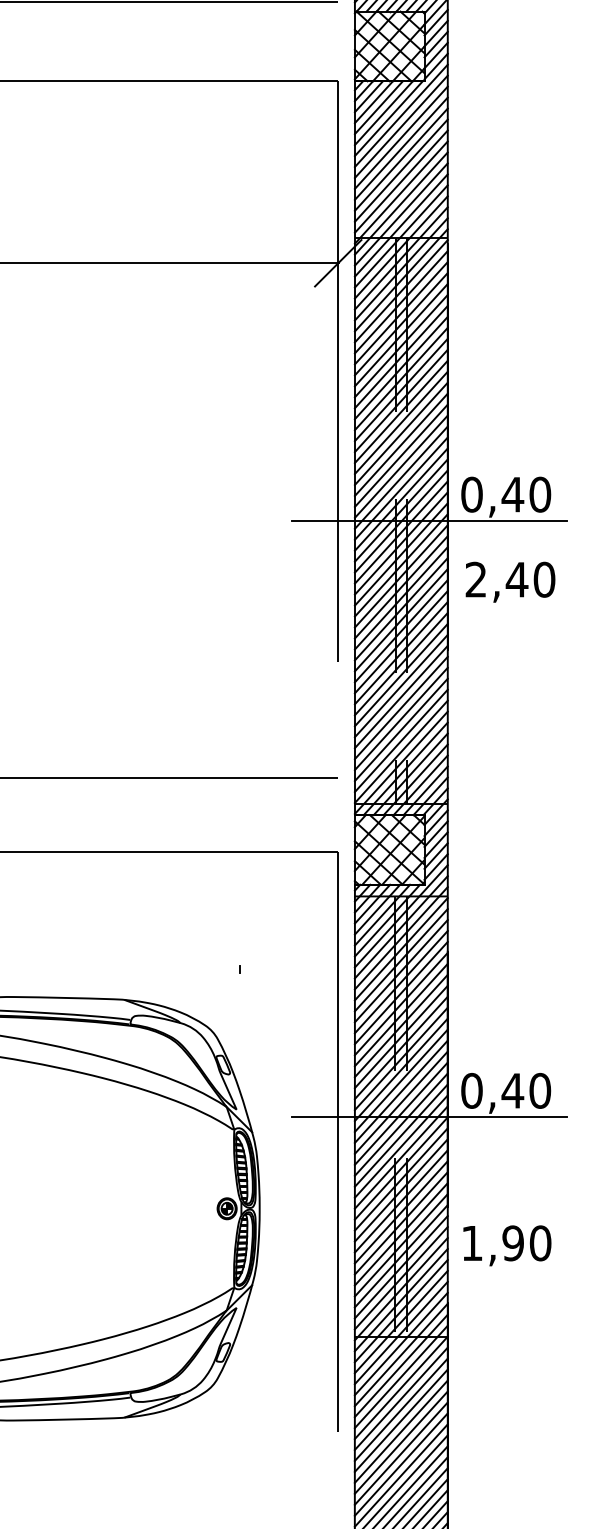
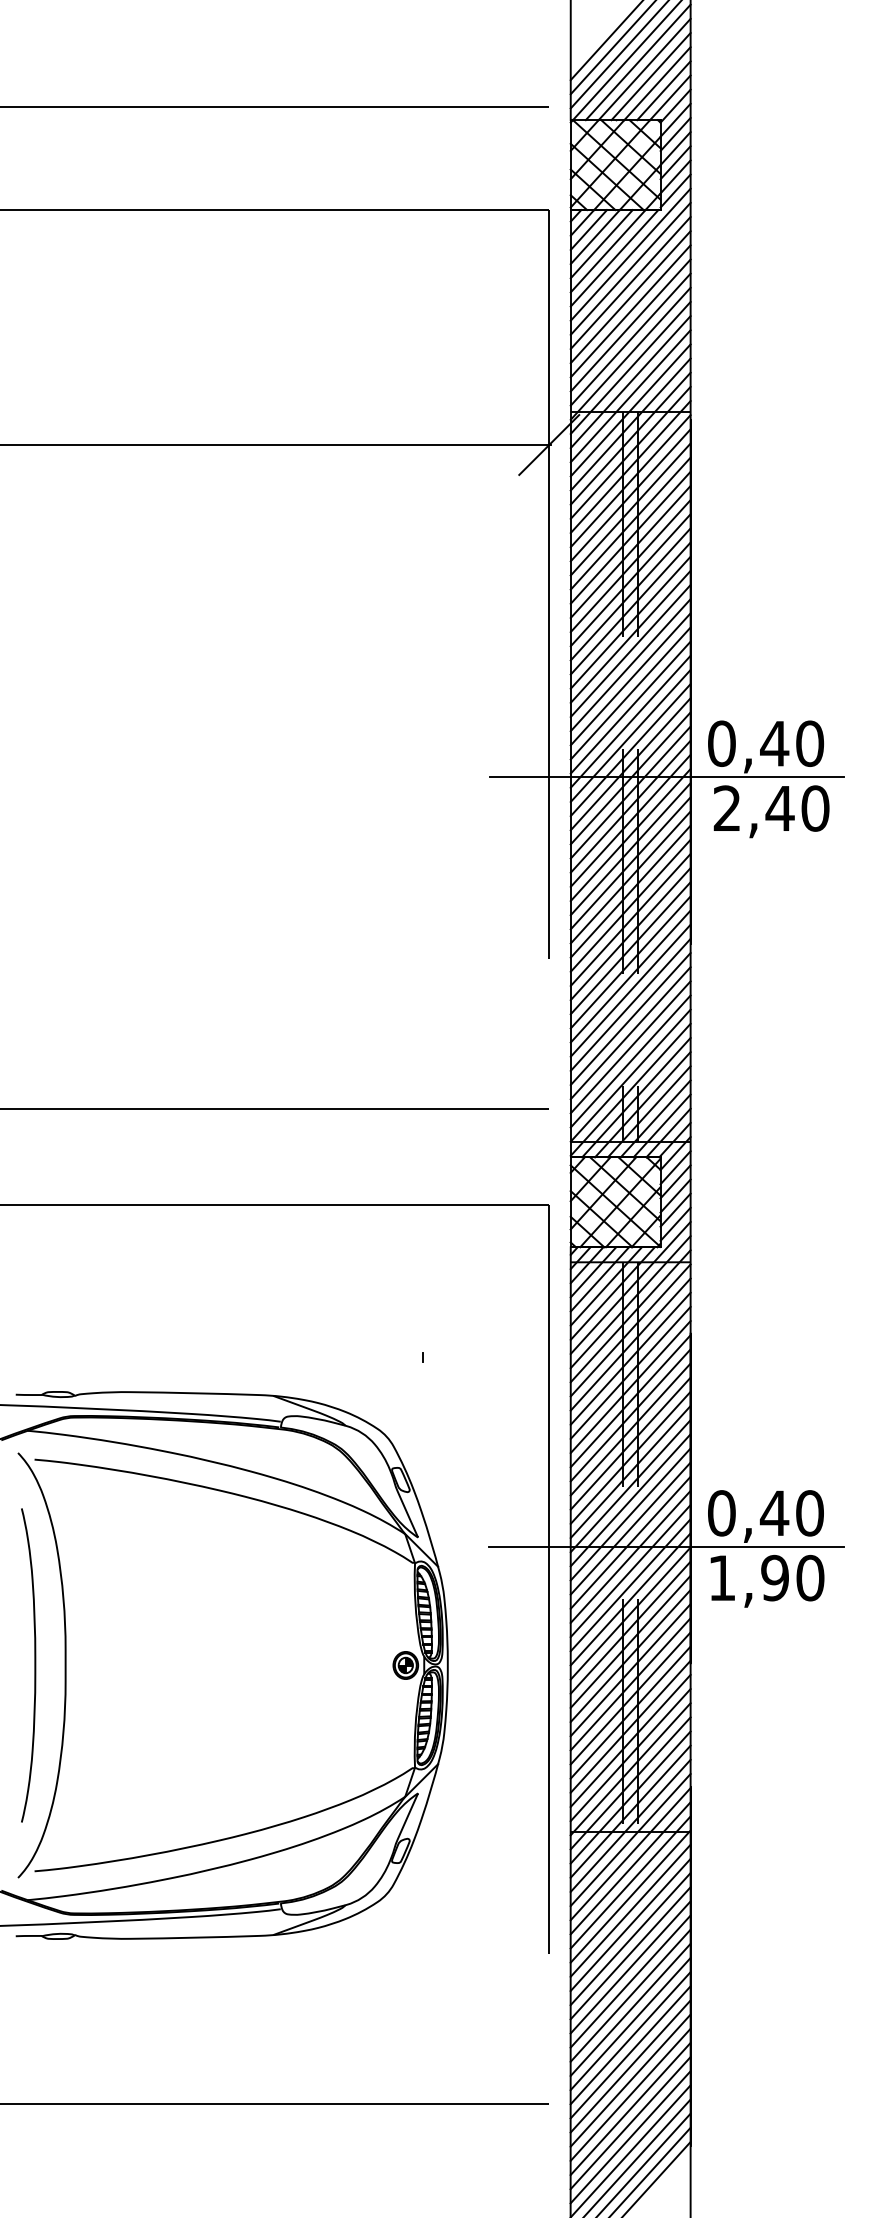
text: (510, 582) -> (771, 811), moved
text: (507, 1245) -> (767, 1581), moved

